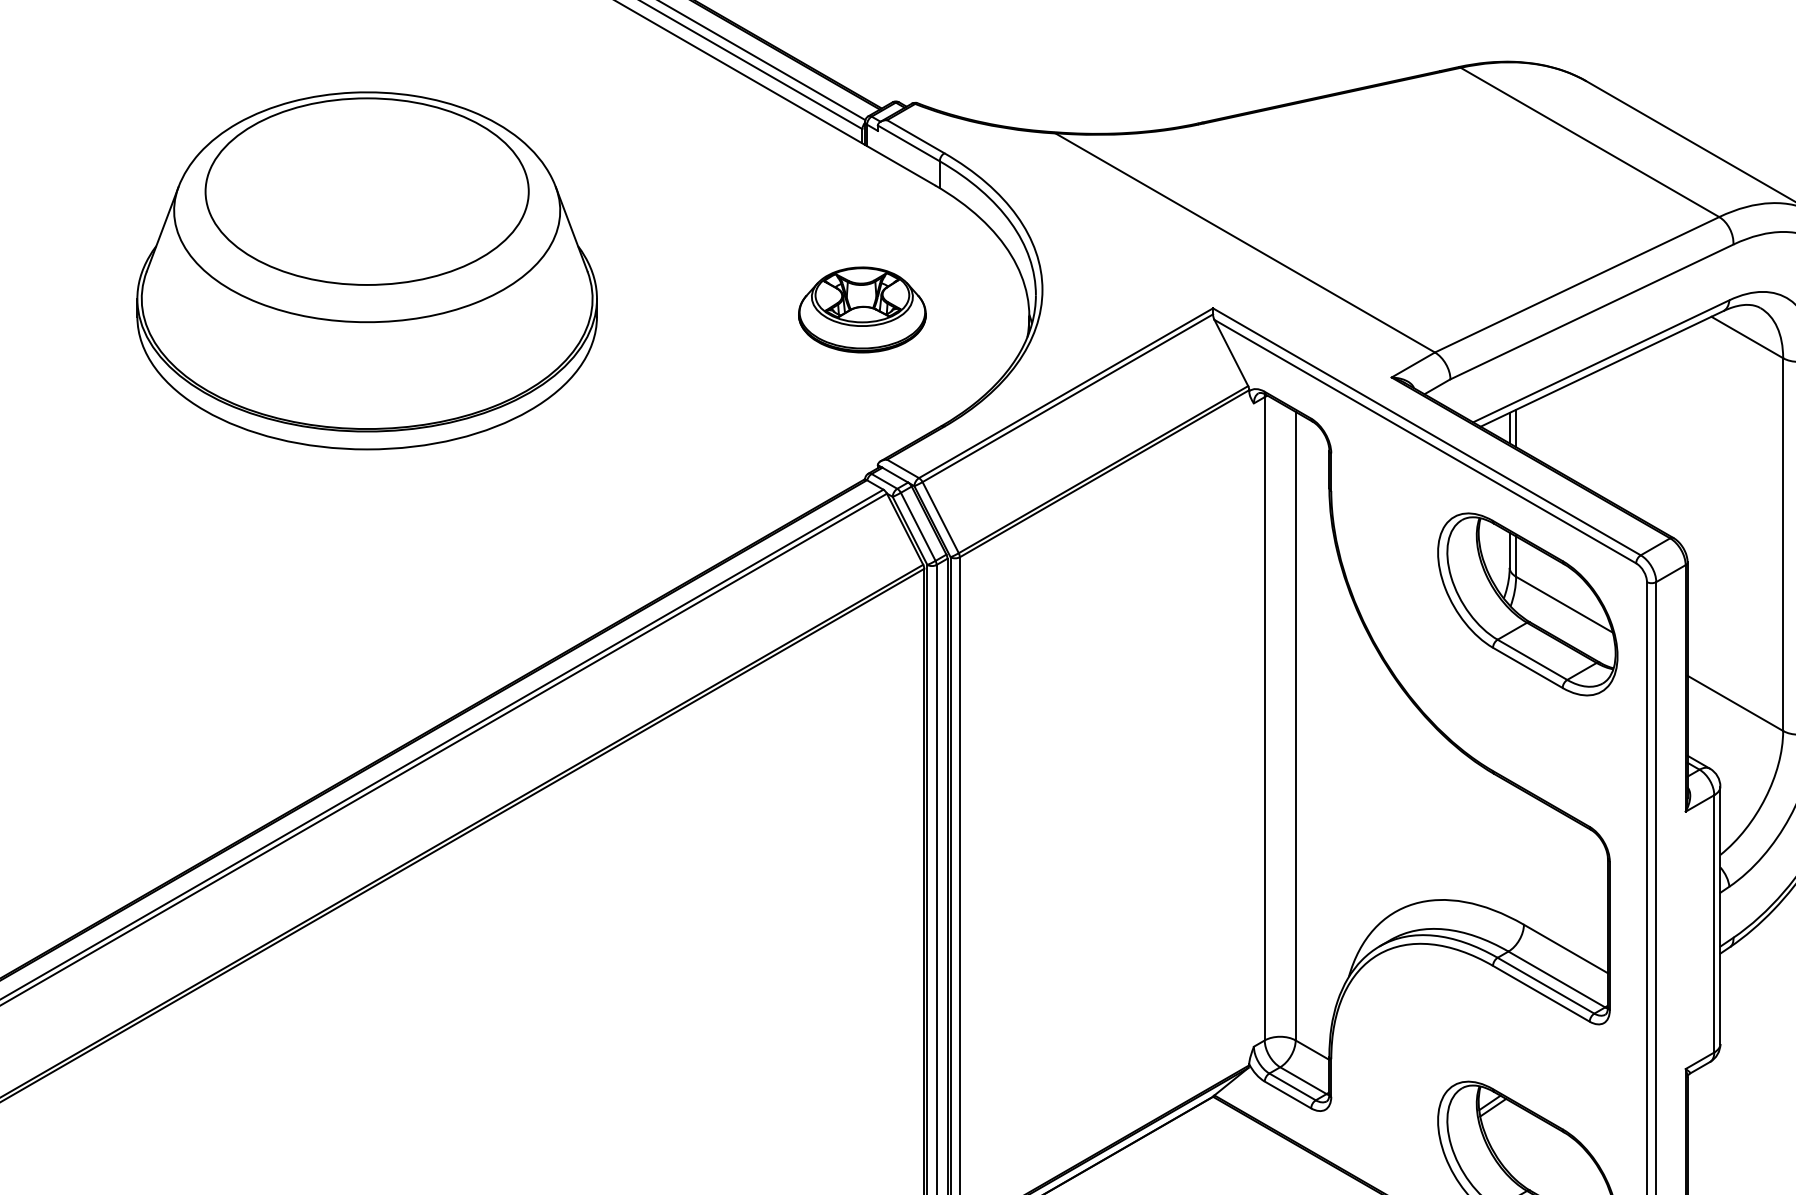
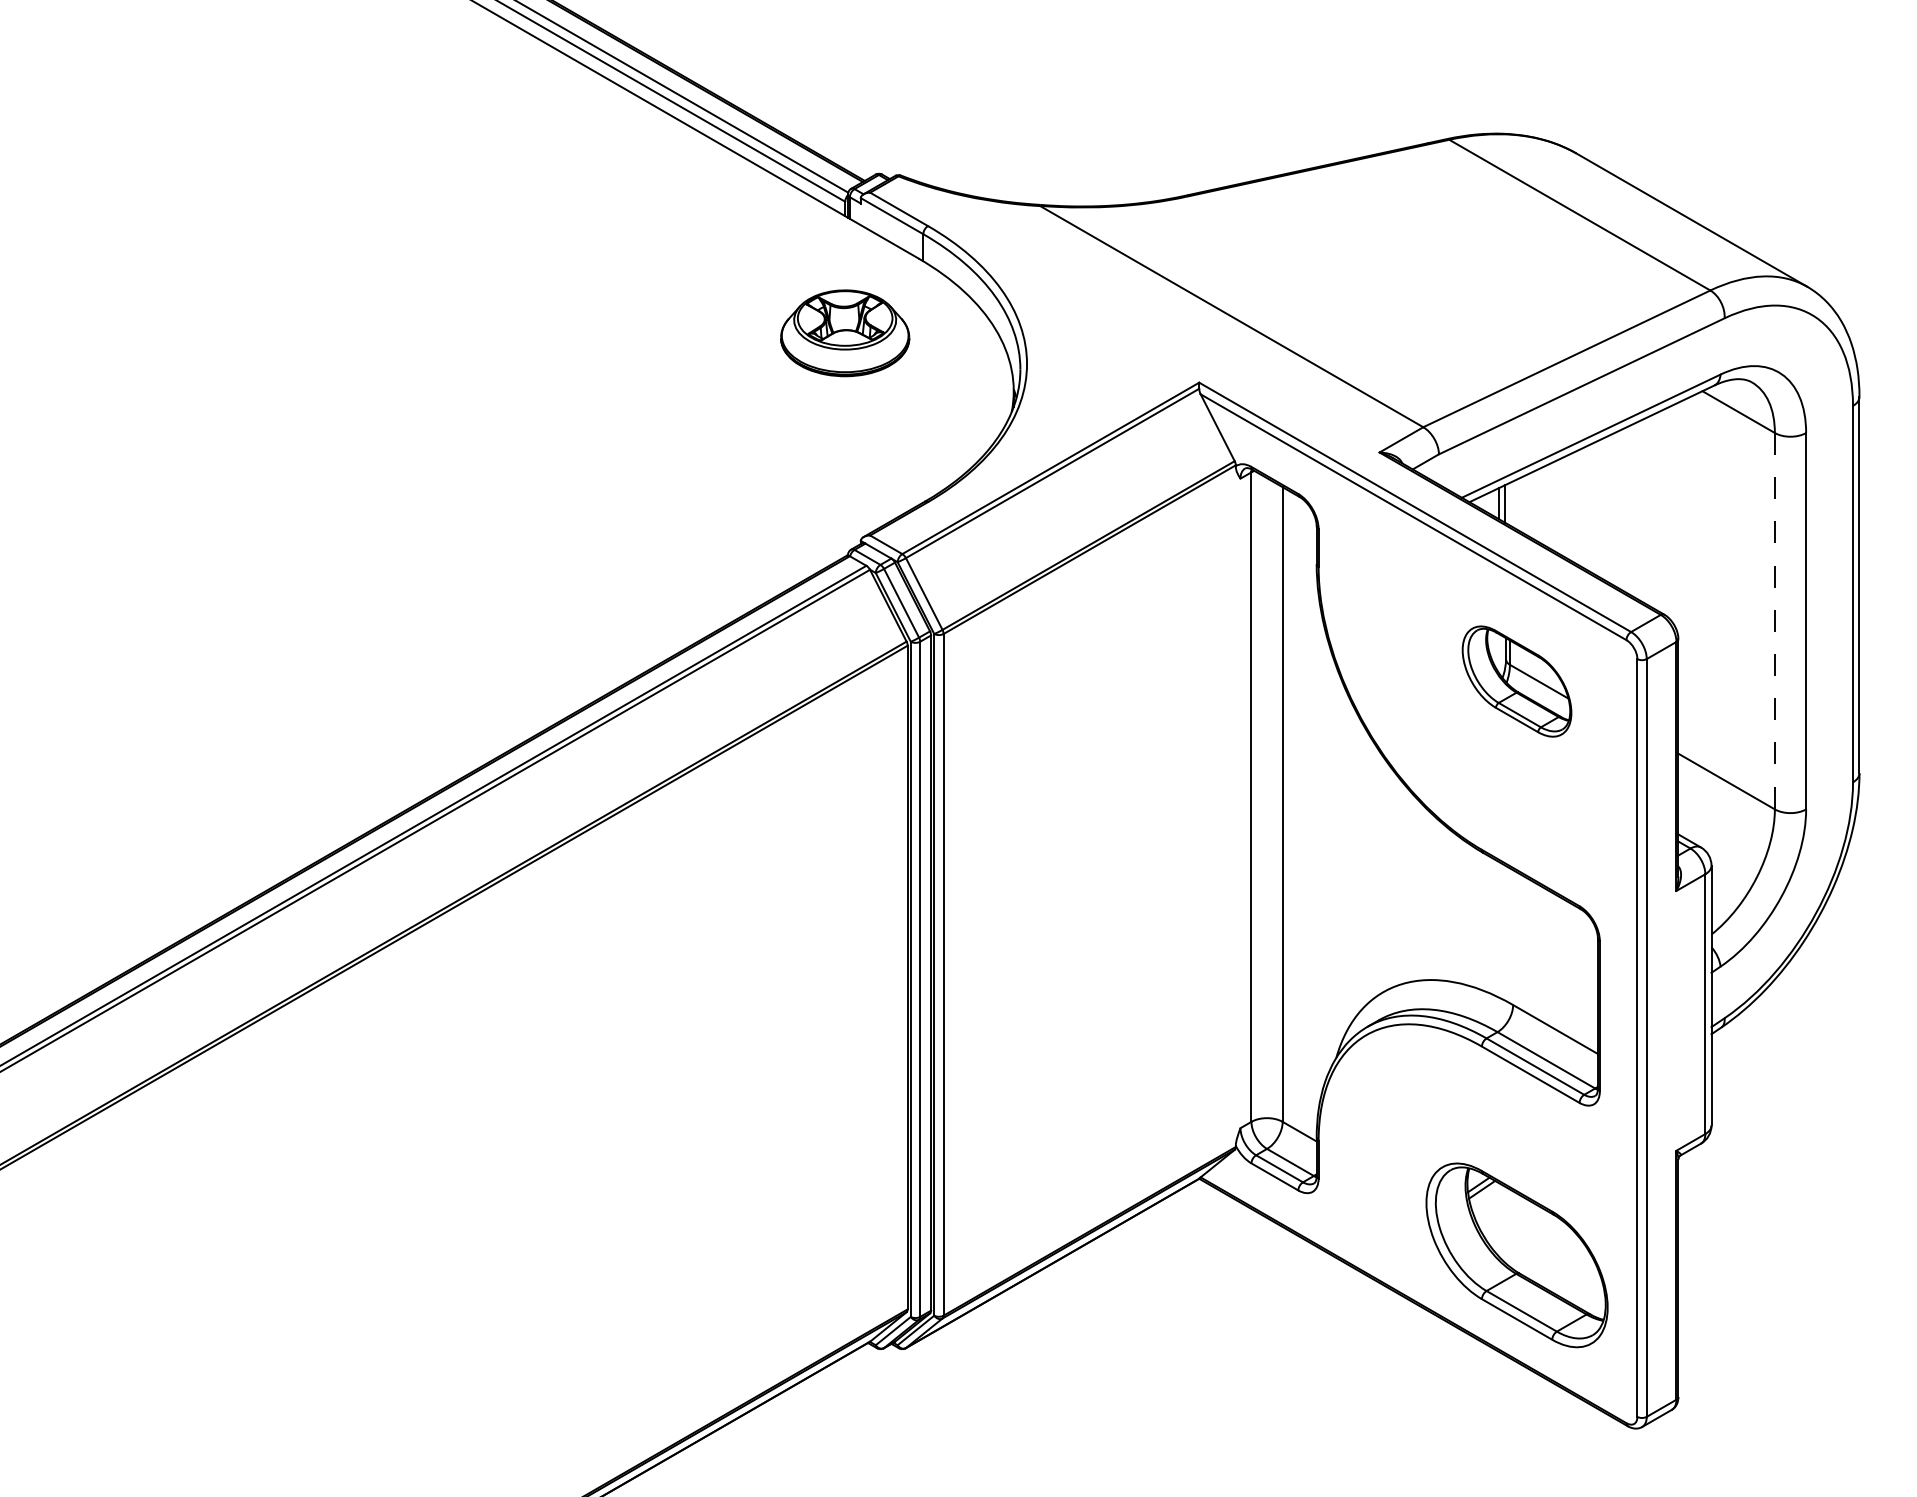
part: (367, 270) -> (345, 344), removed
part: (862, 310) -> (845, 333), moved
line: (1782, 544) -> (1774, 621), solid -> dashed
part: (1527, 604) -> (1516, 681), size x0.6

